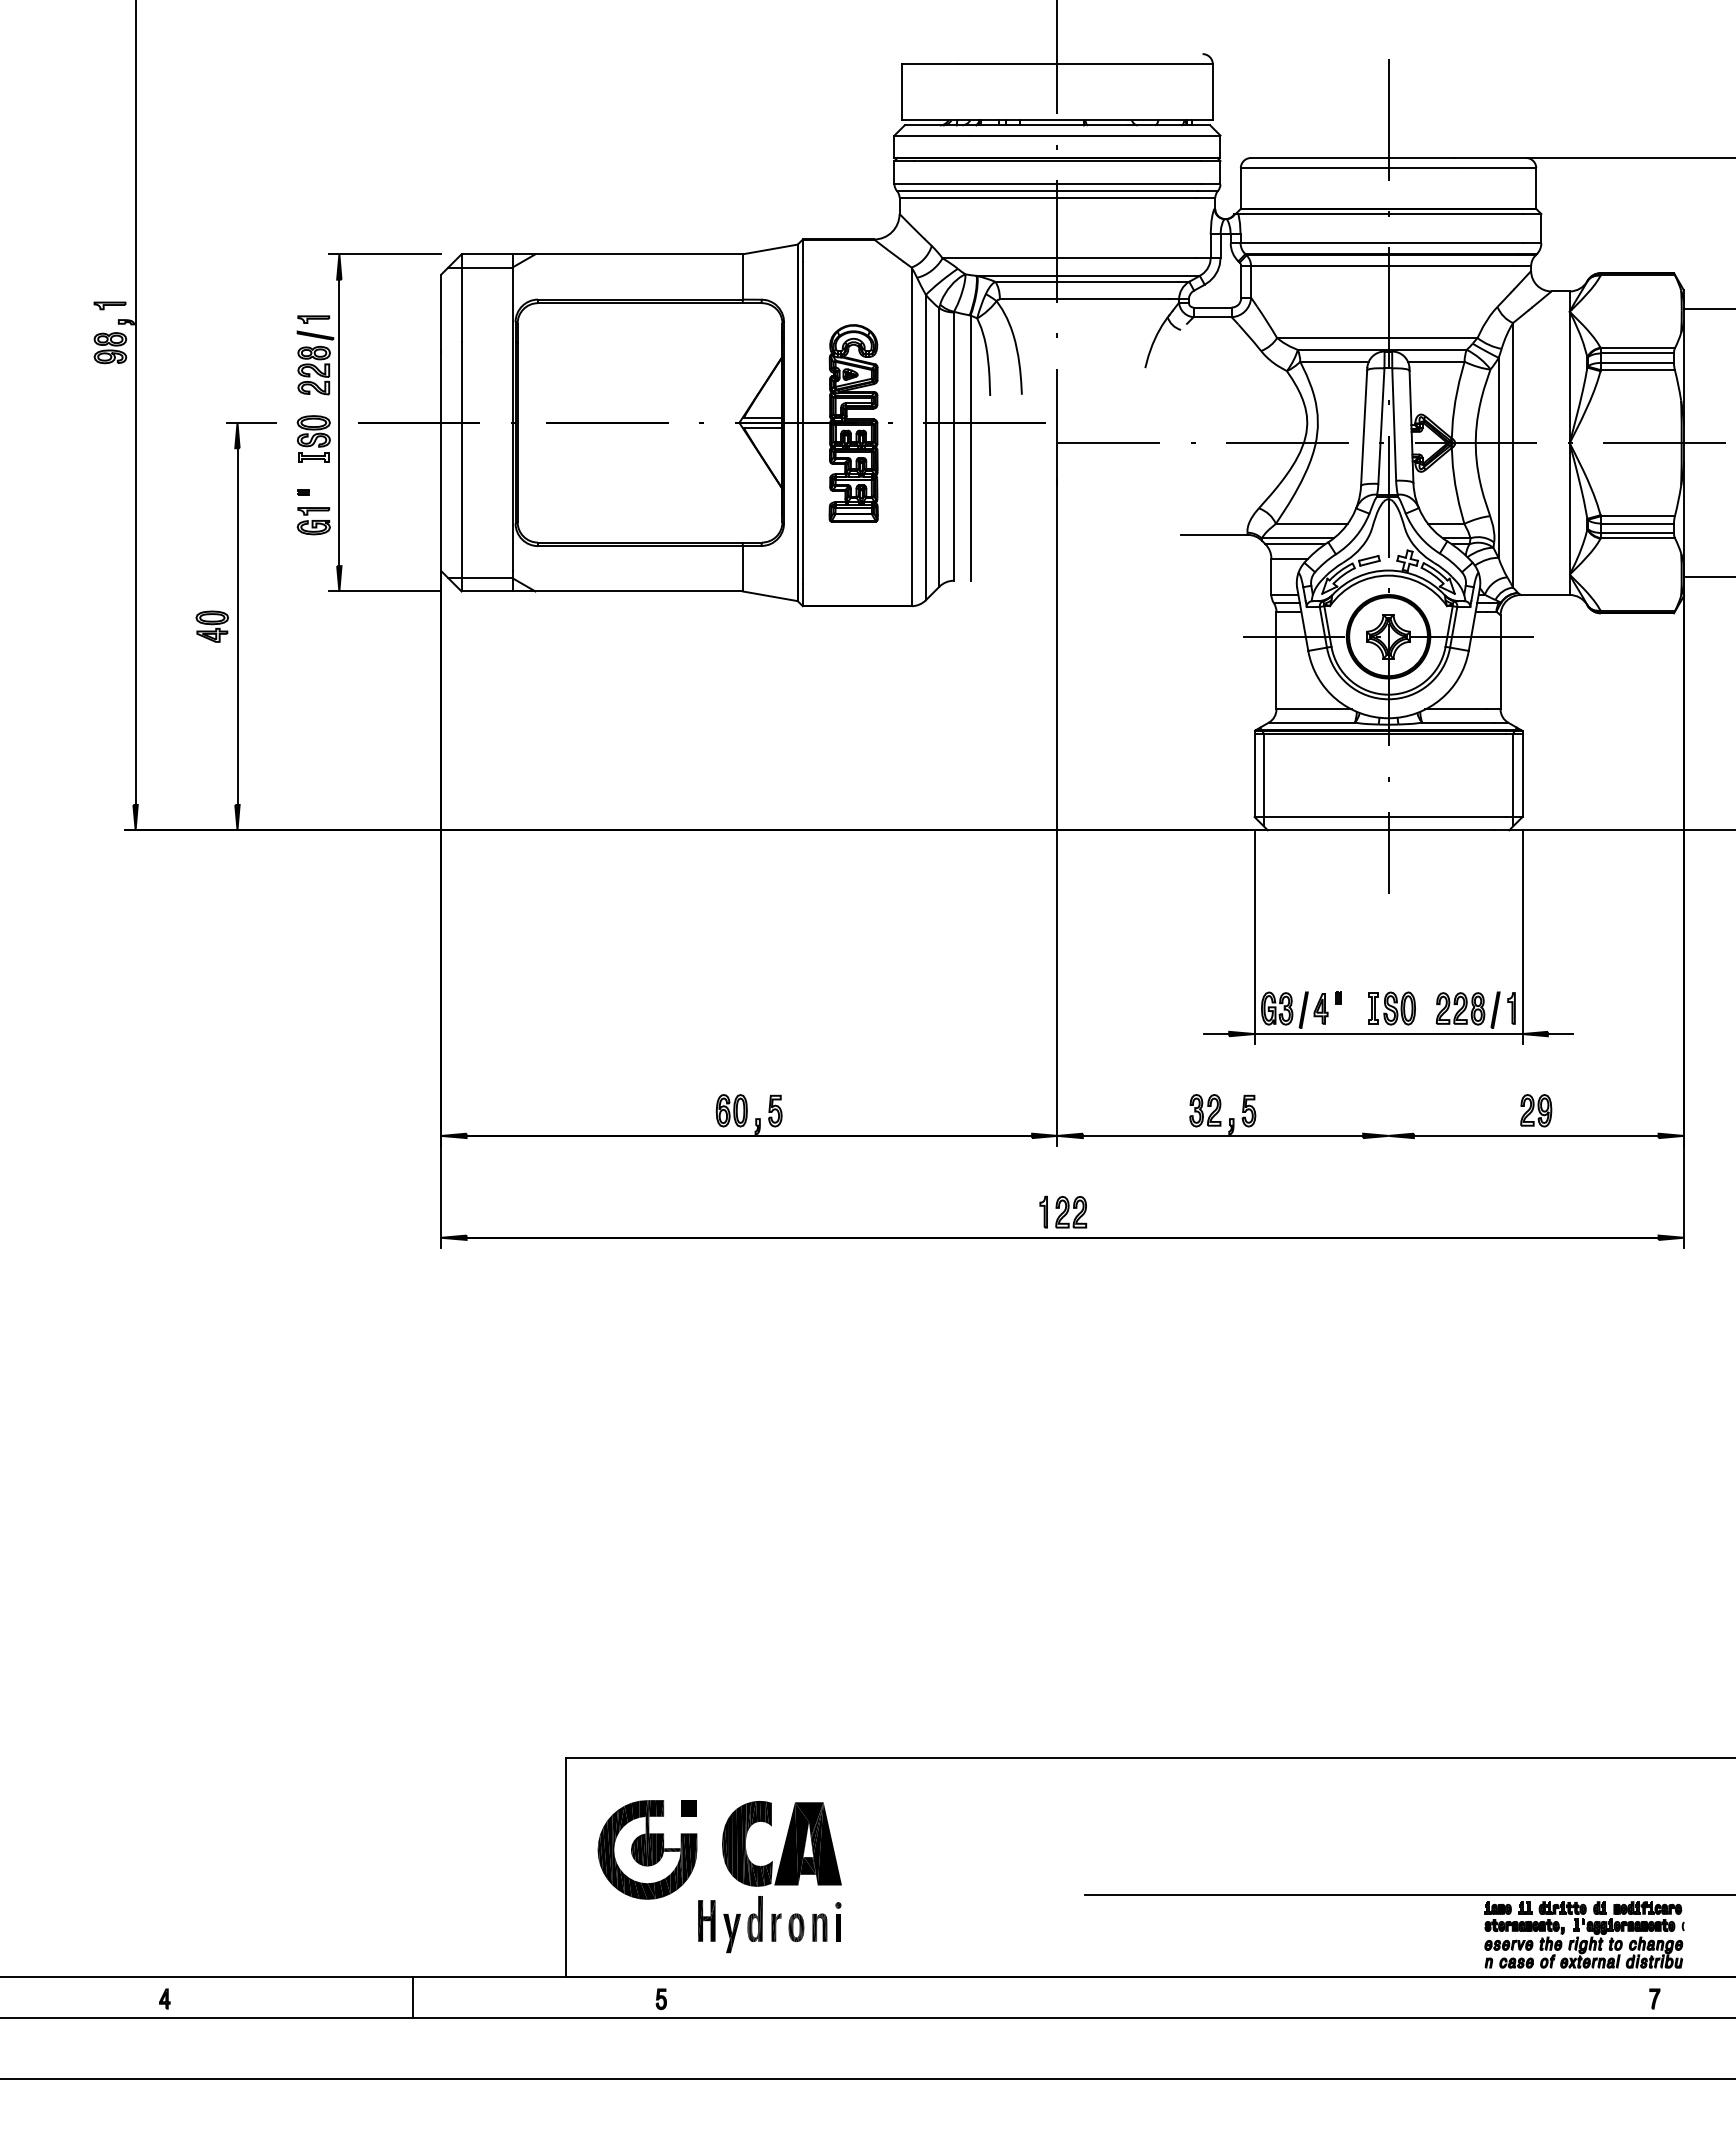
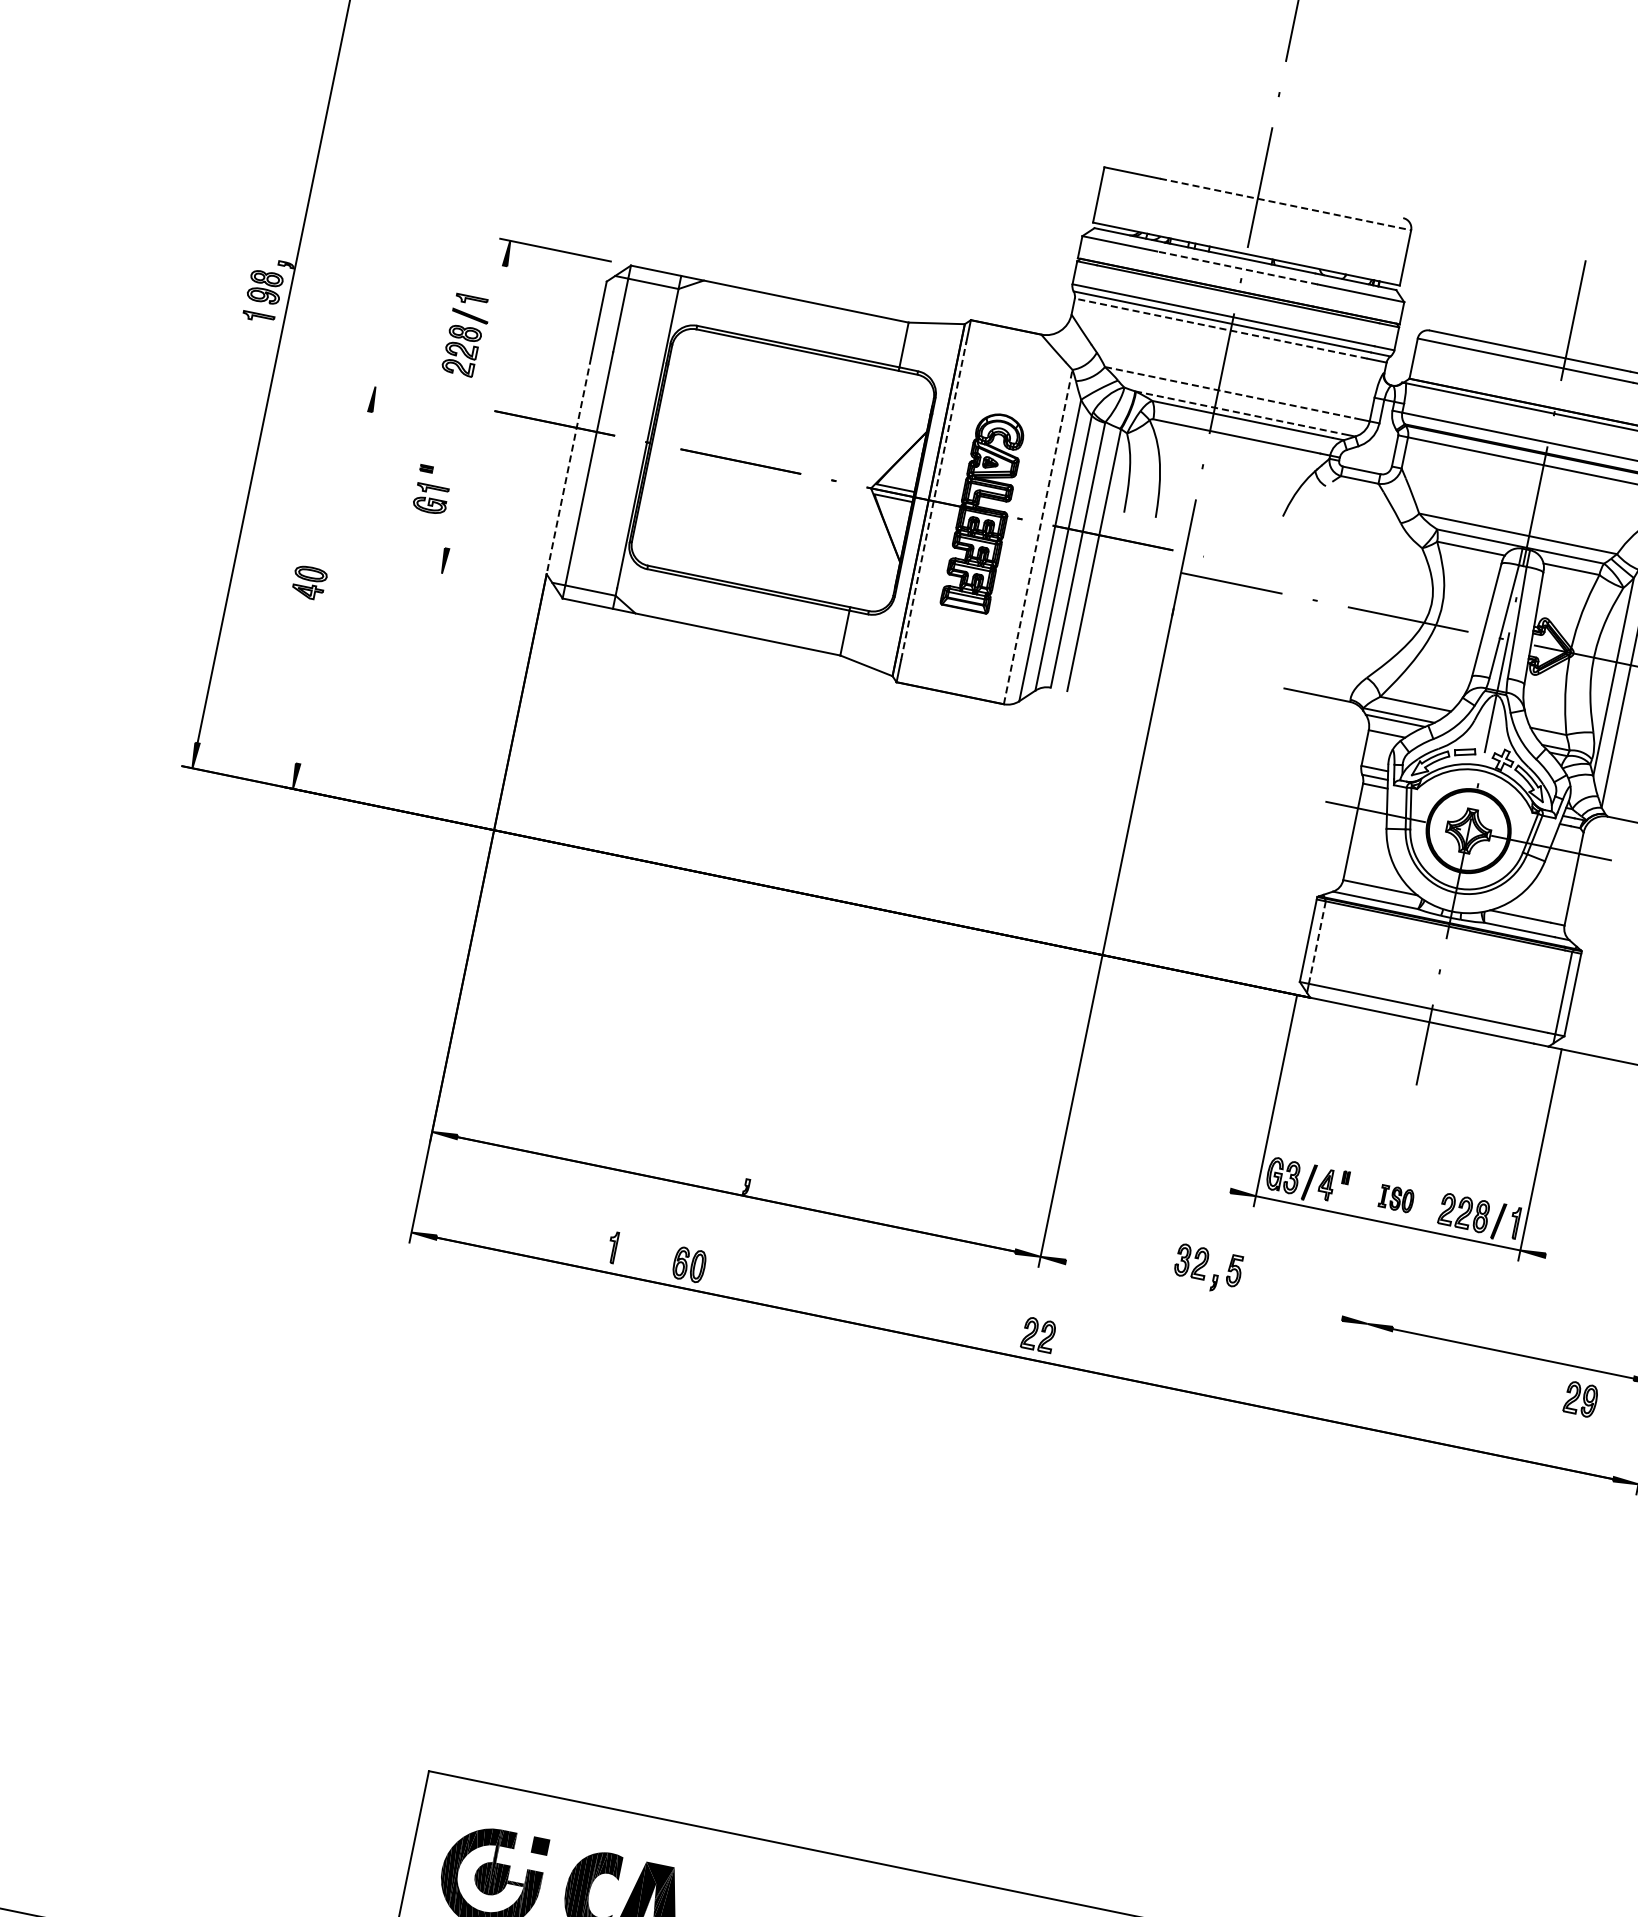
line: (1086, 64) -> (1286, 204), solid -> dashed
line: (1051, 135) -> (1237, 267), solid -> dashed
line: (1047, 197) -> (1220, 328), solid -> dashed
line: (1069, 258) -> (1230, 392), solid -> dashed
line: (1082, 275) -> (1239, 412), solid -> dashed
part: (109, 305) -> (258, 316), moved
line: (251, 422) -> (389, 389), removed
line: (339, 422) -> (476, 406), removed
line: (802, 422) -> (933, 500), solid -> dashed
line: (911, 436) -> (1038, 536), solid -> dashed
part: (313, 438) -> (447, 417), removed
line: (441, 461) -> (569, 466), solid -> dashed
line: (385, 591) -> (487, 583), removed
line: (237, 626) -> (334, 587), removed
line: (1263, 775) -> (1317, 942), solid -> dashed
part: (1391, 1008) -> (1396, 1198), size x0.7
line: (1216, 1034) -> (1218, 1188), removed
line: (1560, 1034) -> (1557, 1258), removed
part: (731, 1110) -> (689, 1264), moved
part: (775, 1110) -> (767, 1174), removed
part: (1536, 1110) -> (1581, 1399), moved
line: (1222, 1135) -> (1203, 1289), removed
part: (1043, 1211) -> (612, 1246), moved

